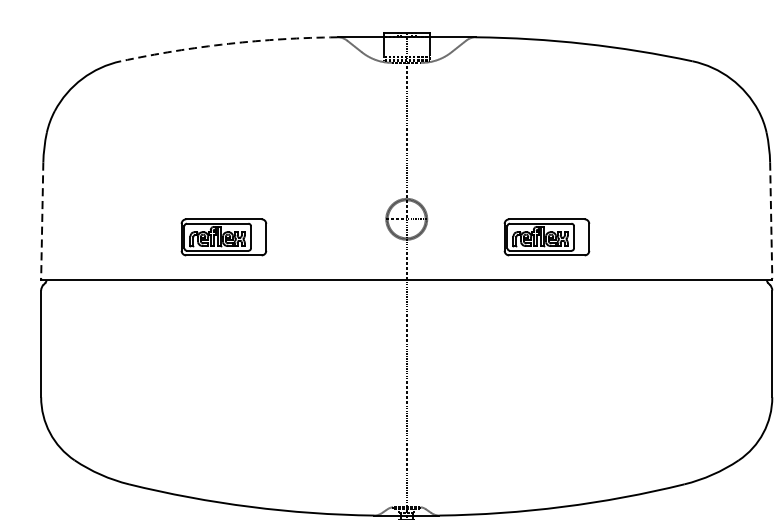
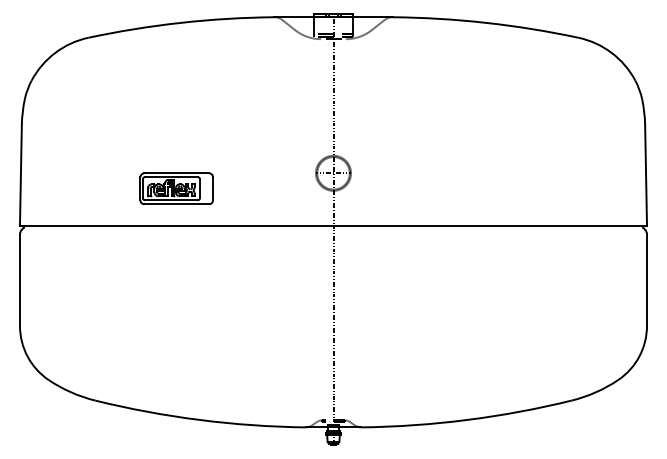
arc: (228, 43) -> (180, 22), dashed -> solid
line: (41, 220) -> (20, 174), dashed -> solid
line: (771, 220) -> (646, 174), dashed -> solid
part: (546, 237) -> (453, 188), removed

